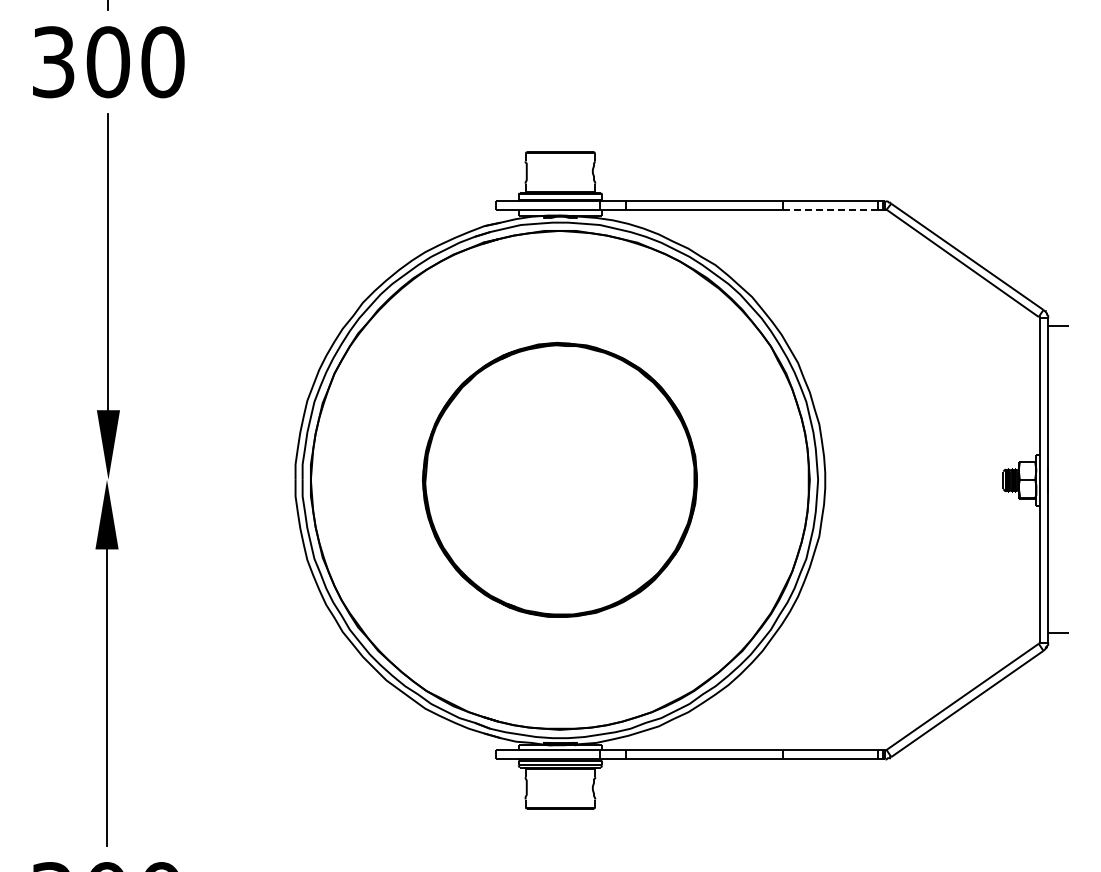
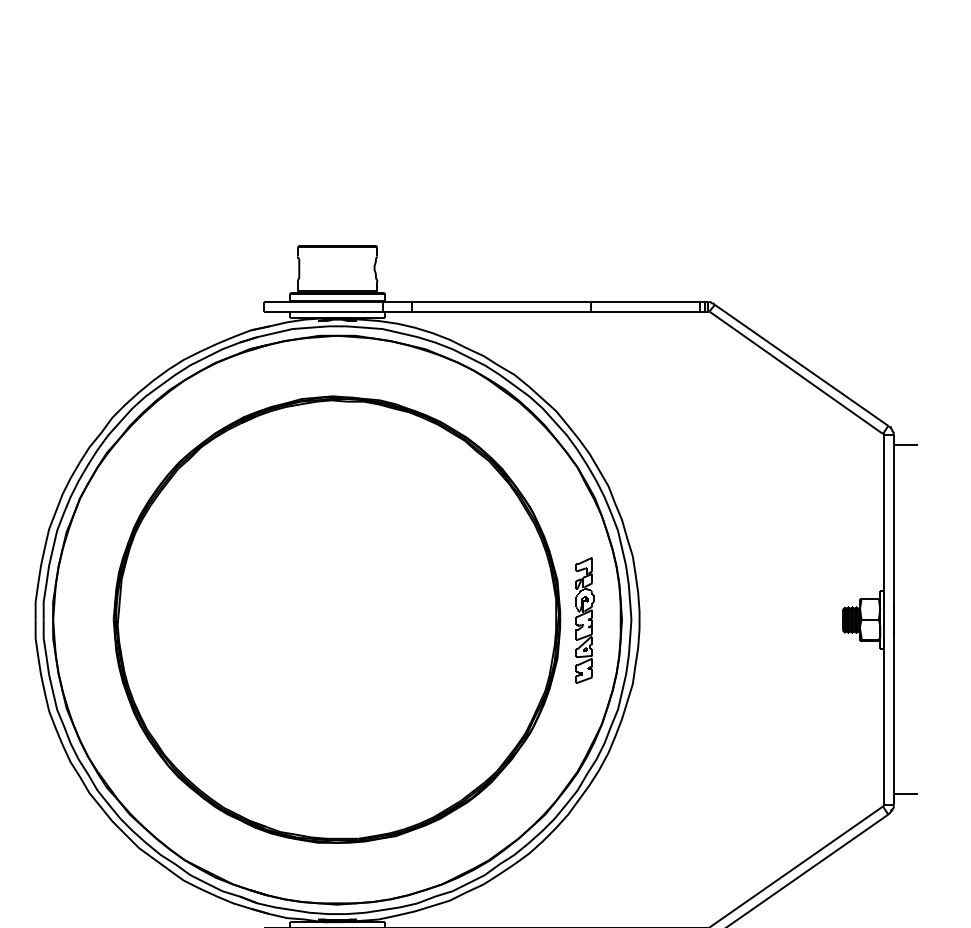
line: (830, 209) -> (645, 311), dashed -> solid
part: (559, 479) -> (336, 619), size x1.43
part: (777, 479) -> (585, 619), added

